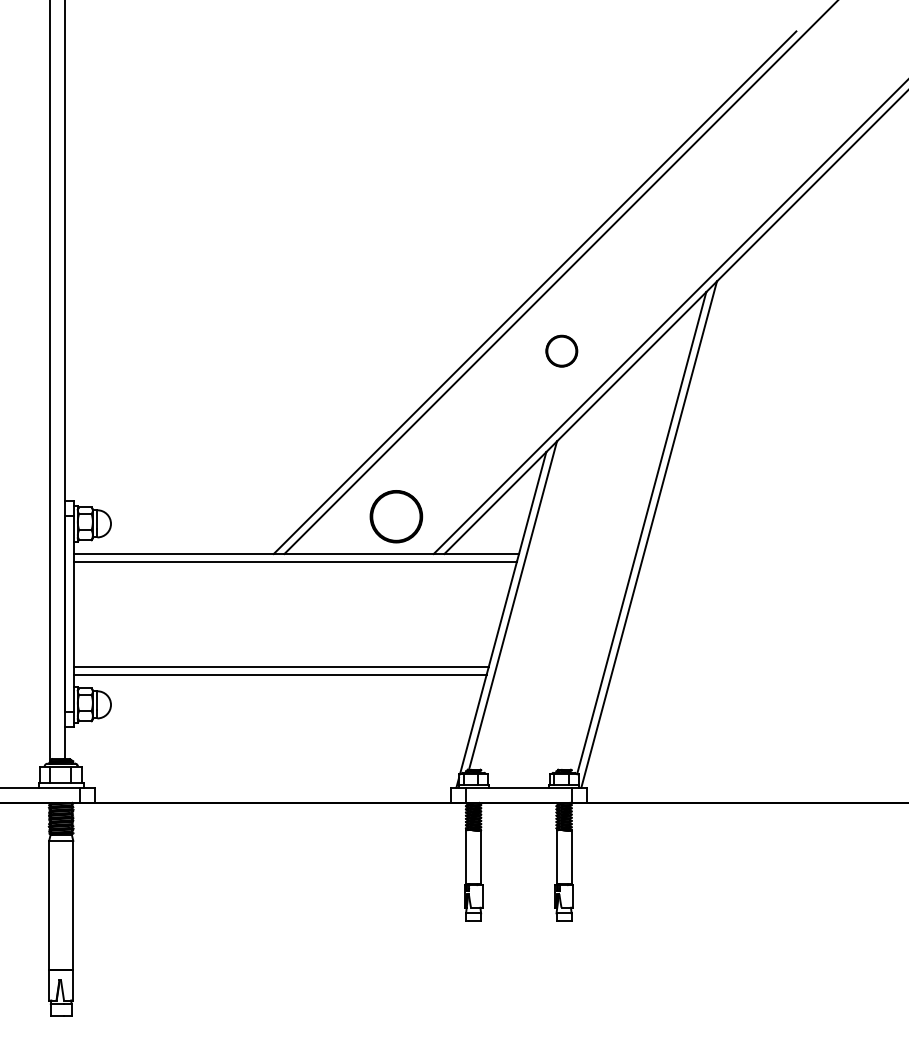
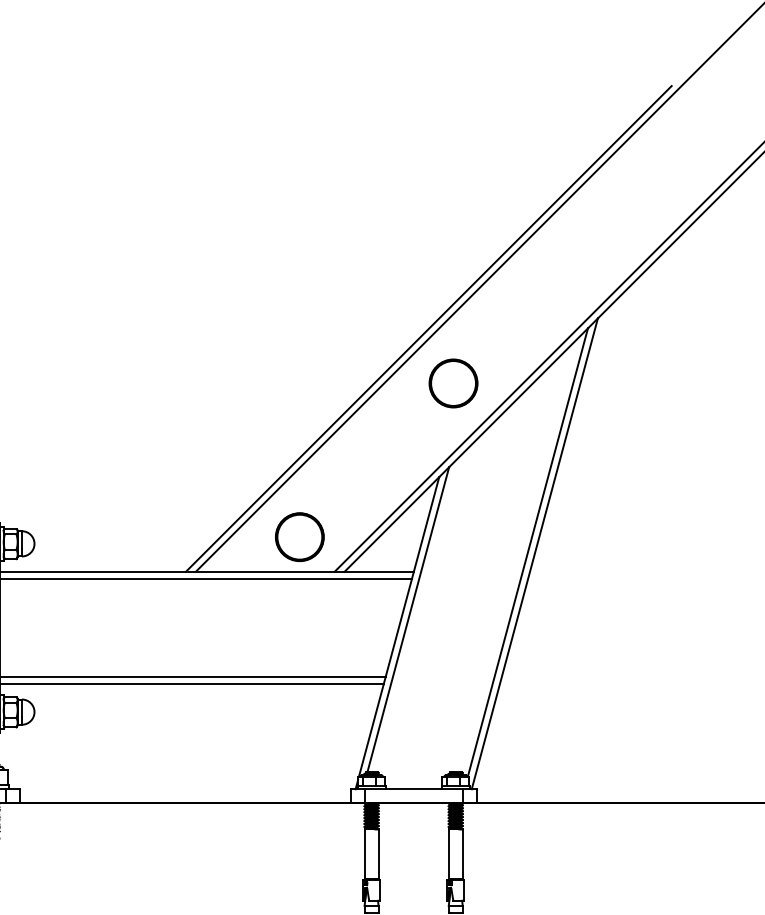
part: (561, 350) -> (453, 382), size x1.67

